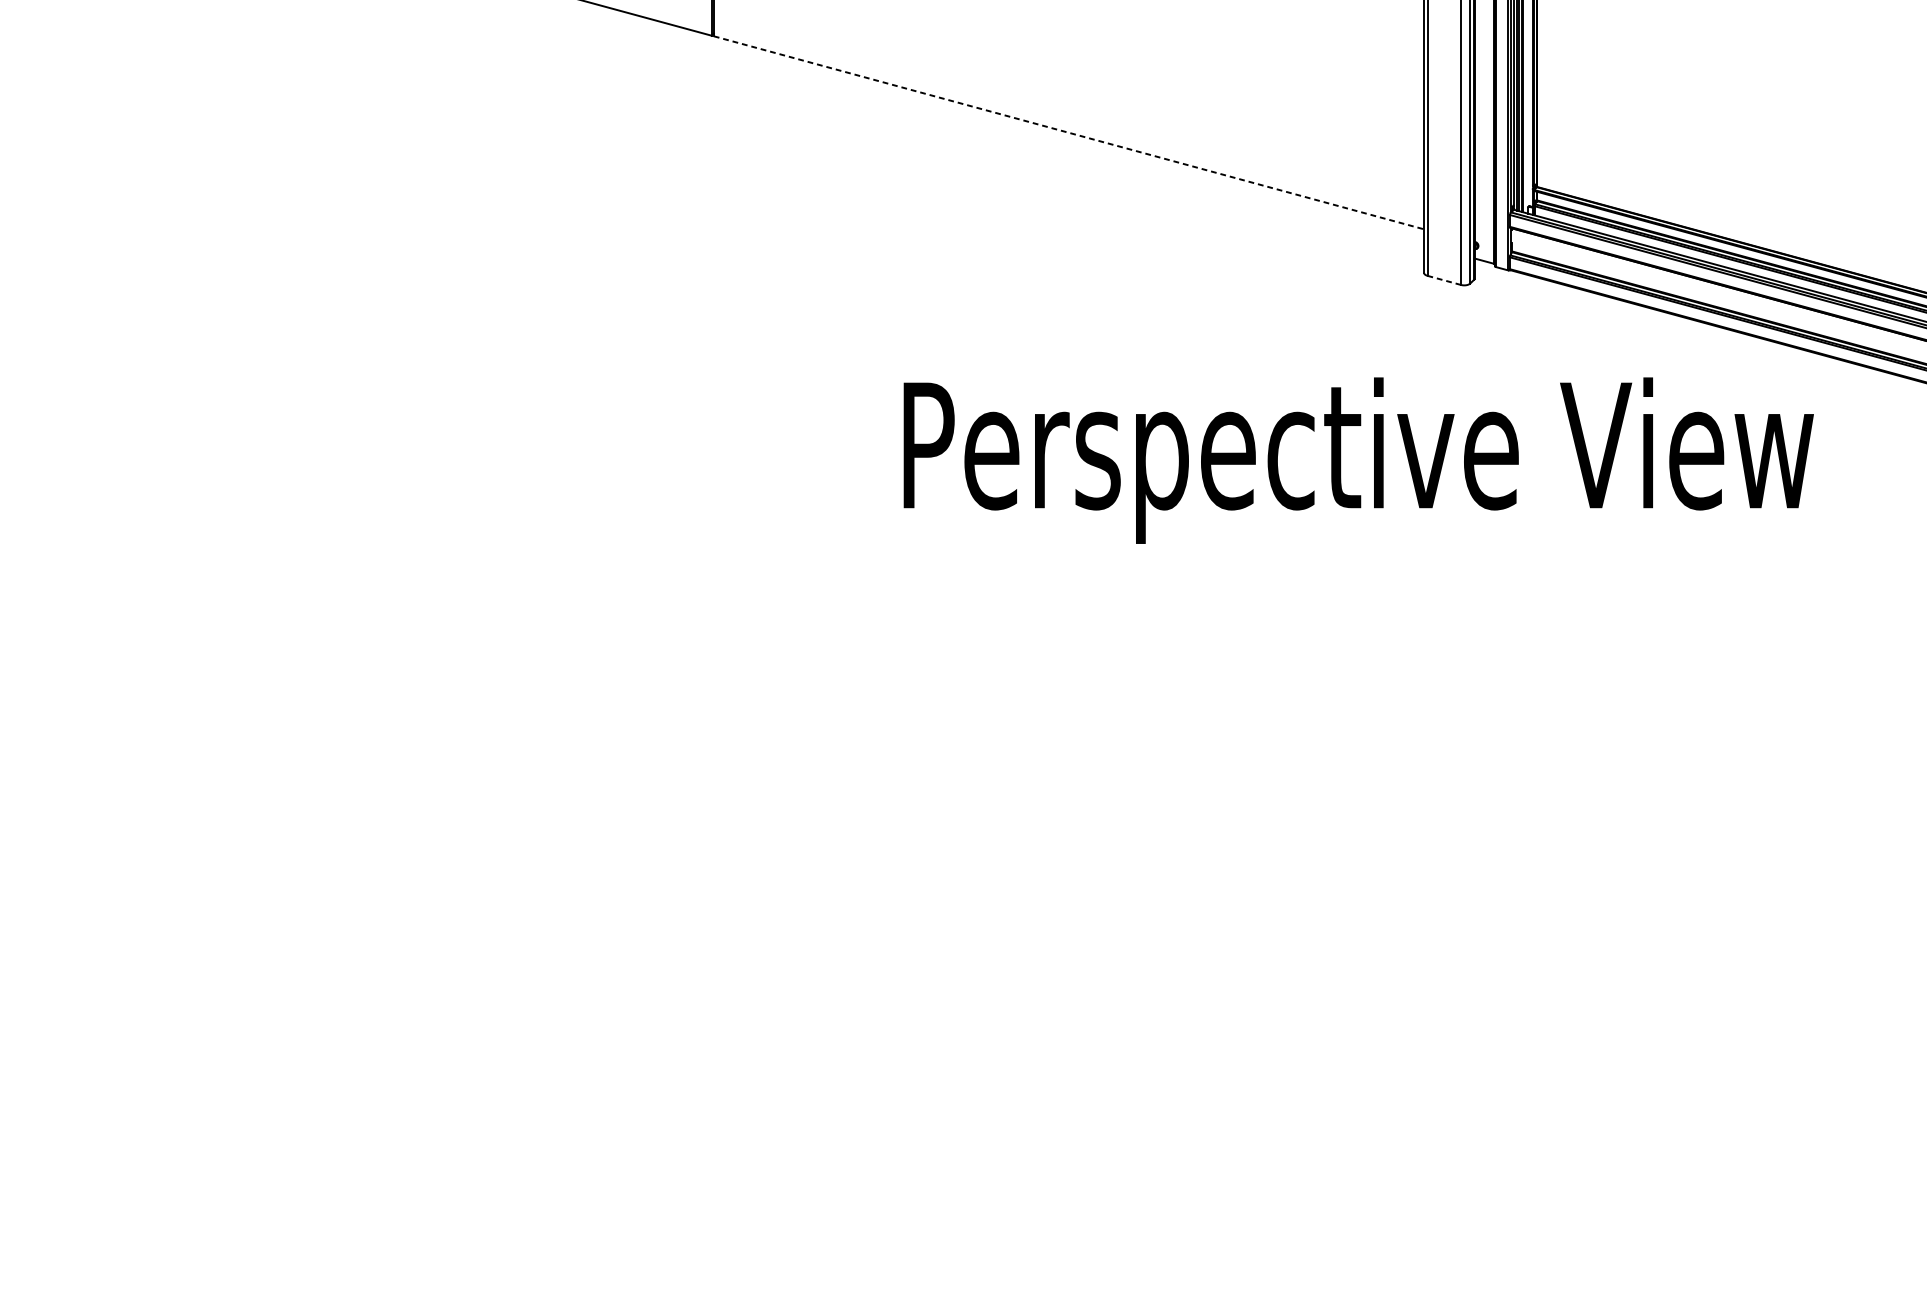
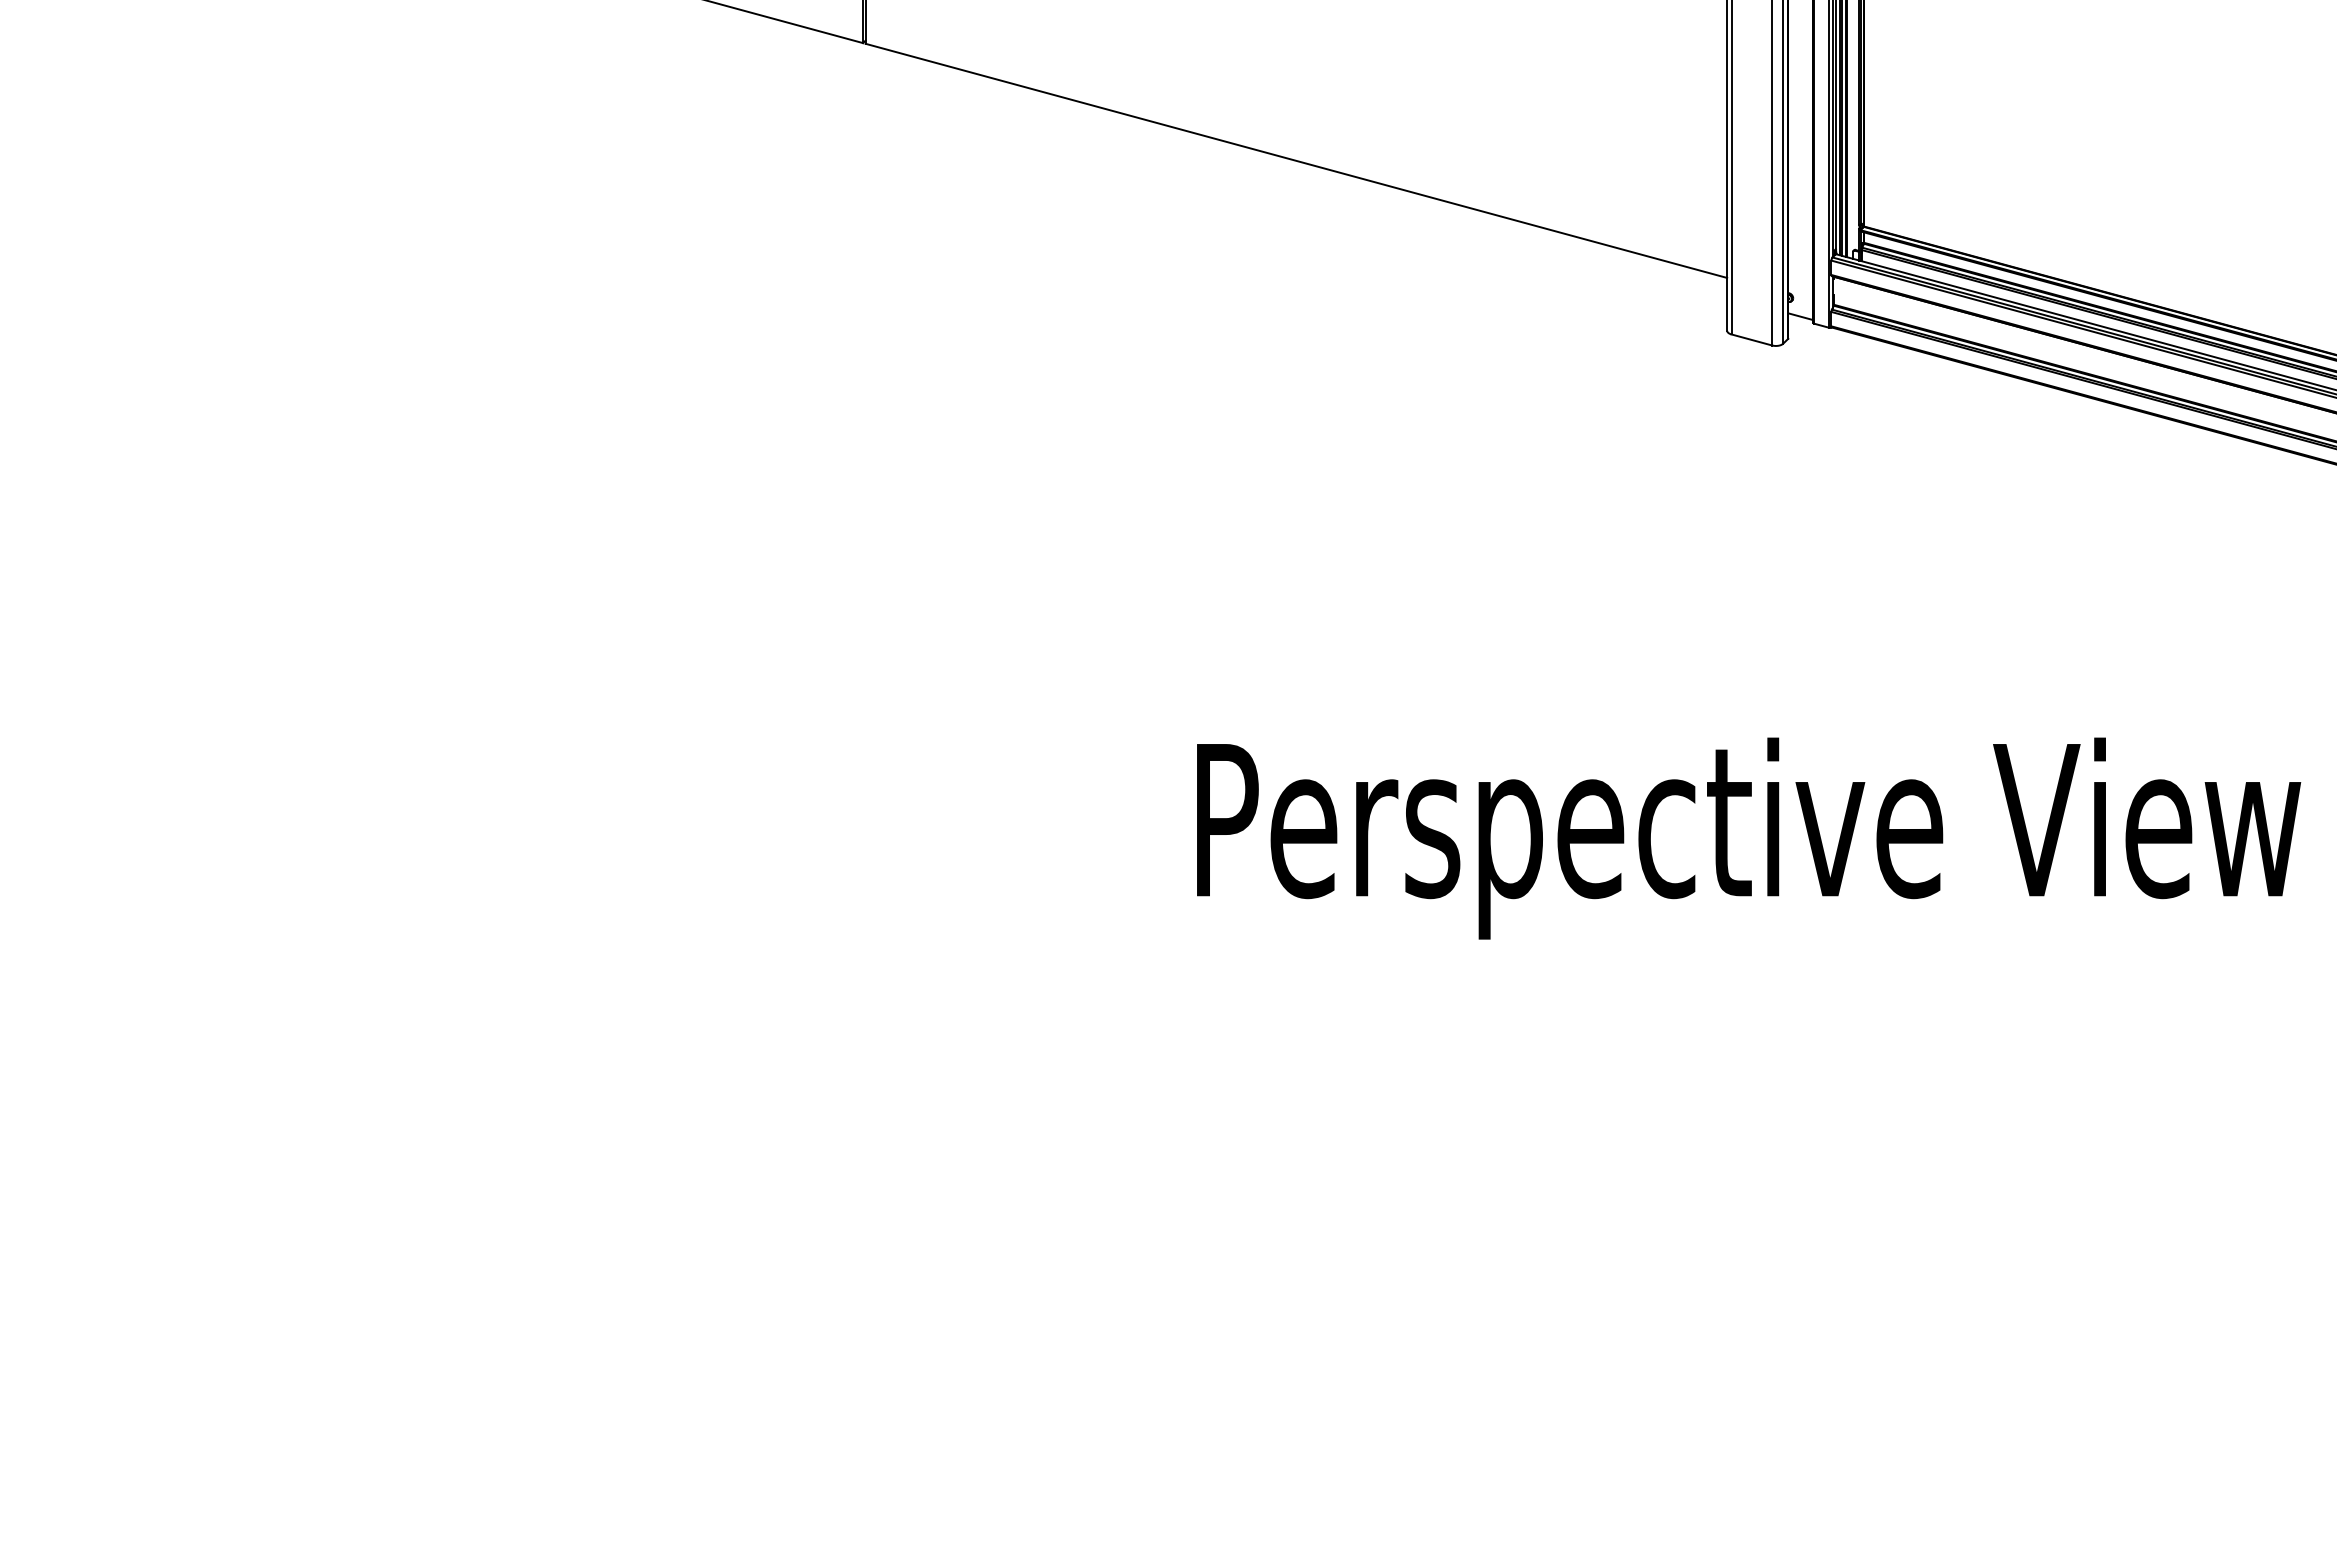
line: (1069, 133) -> (1296, 161), dashed -> solid
line: (1444, 280) -> (1751, 339), dashed -> solid
text: (1359, 460) -> (1749, 838), moved

